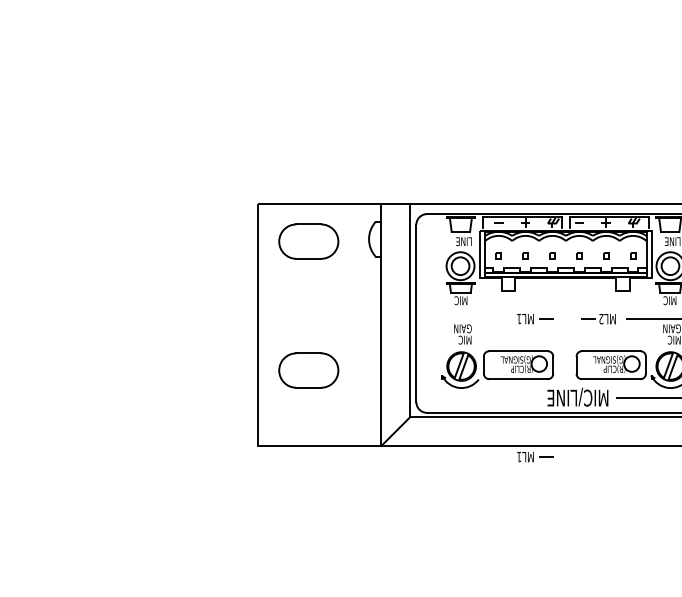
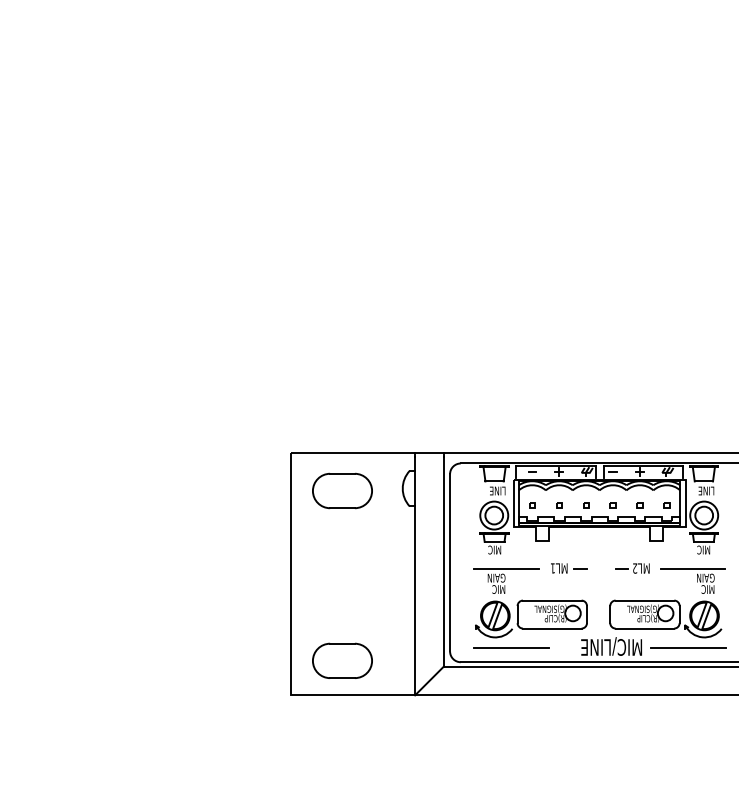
line: (472, 319) -> (506, 568), added
part: (308, 370) -> (342, 660), moved
line: (477, 398) -> (511, 647), added
part: (535, 457) -> (569, 706), removed

